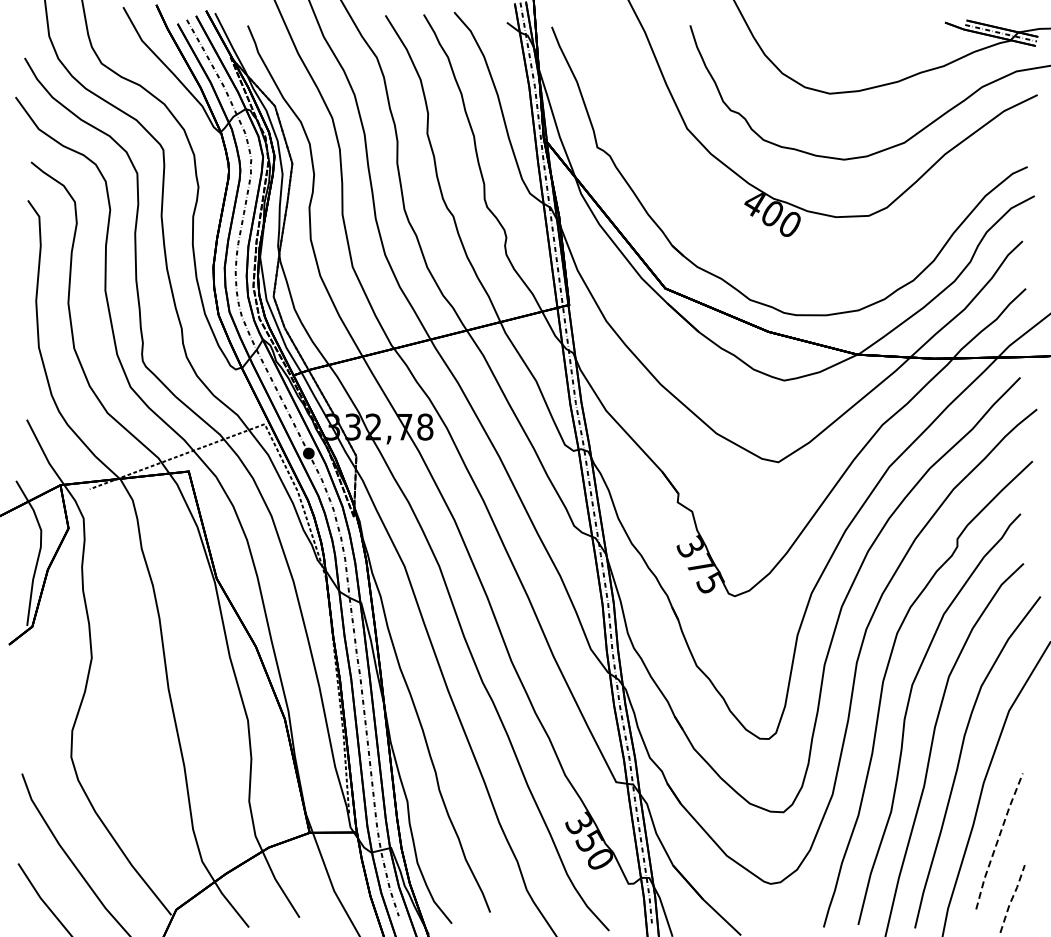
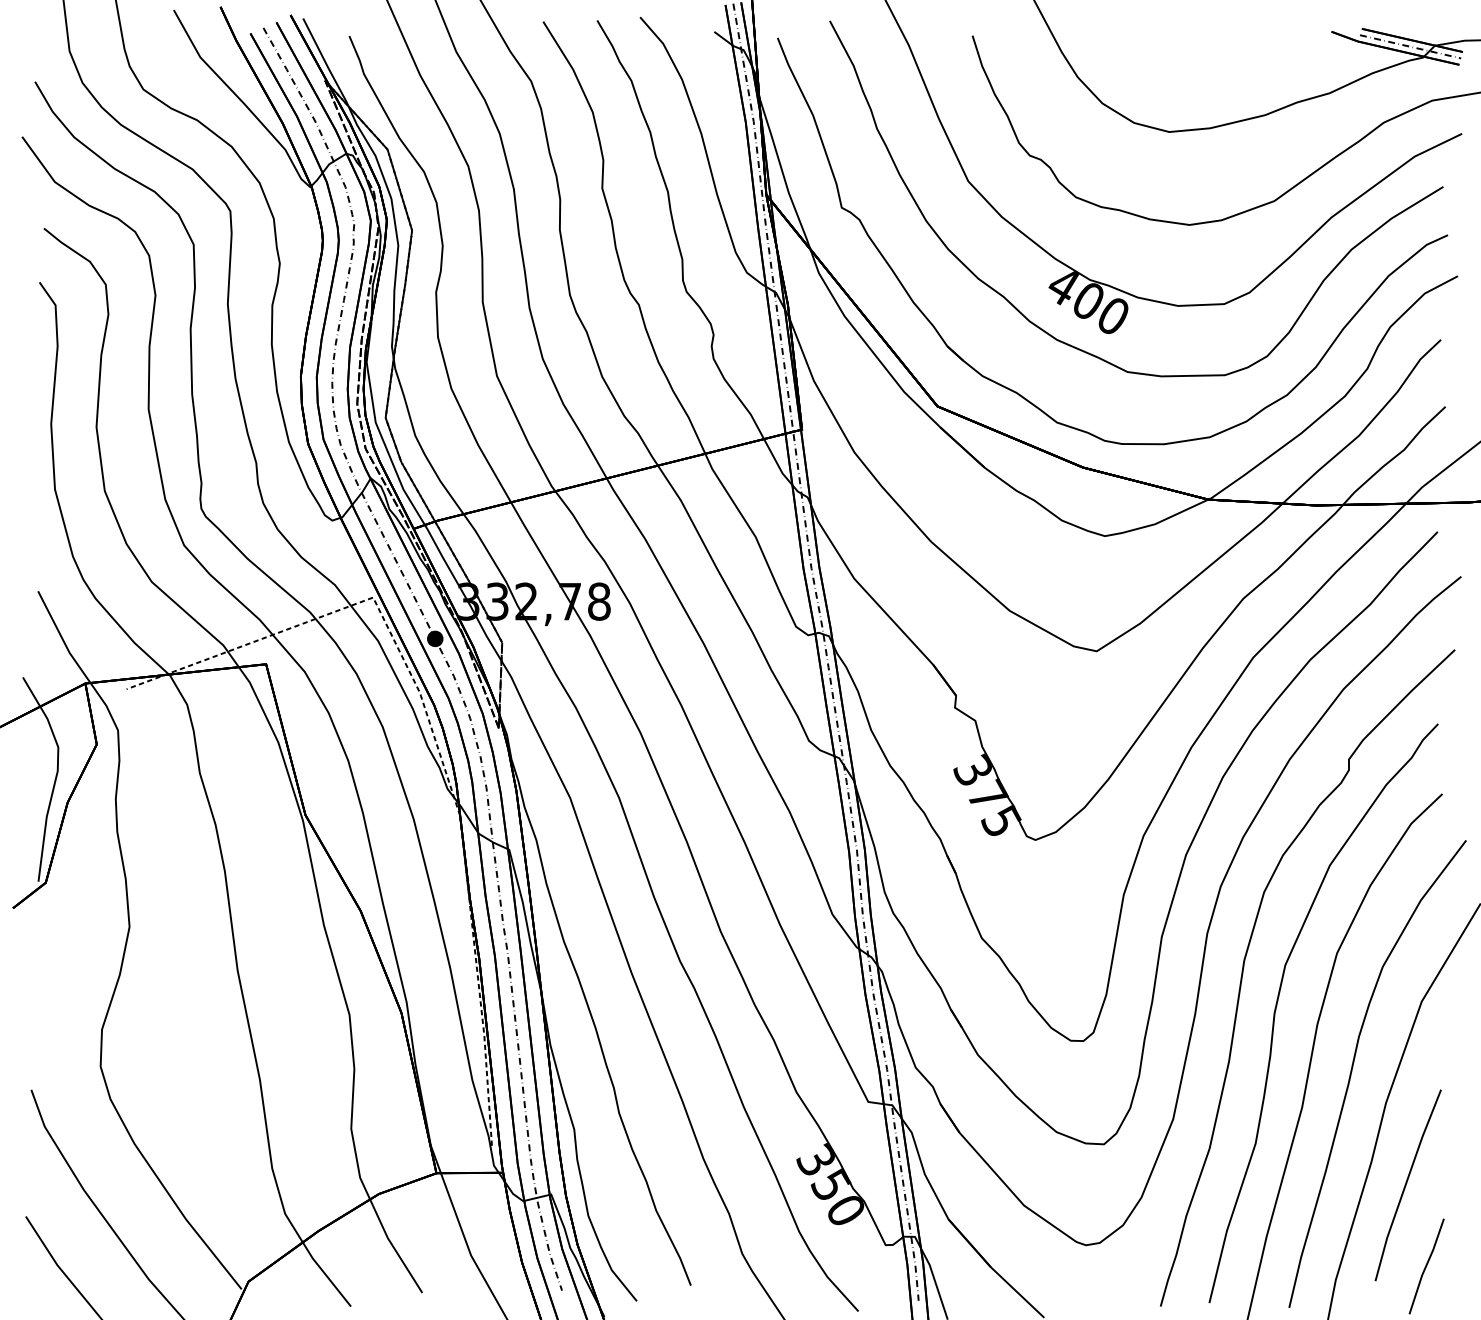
curve: (765, 246) -> (1078, 347), added
line: (998, 840) -> (1406, 1184), dashed -> solid
line: (1012, 898) -> (1426, 1265), dashed -> solid

